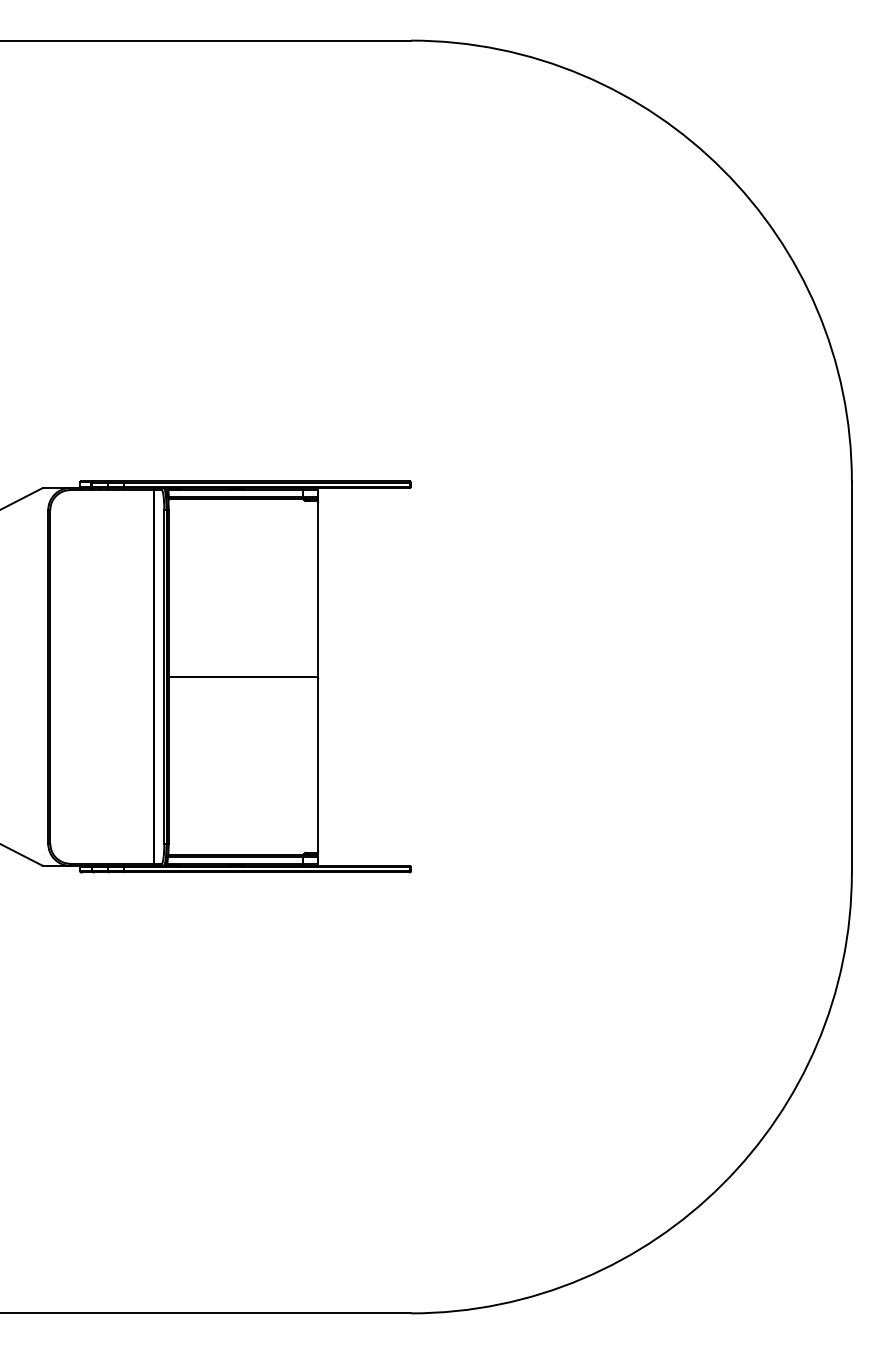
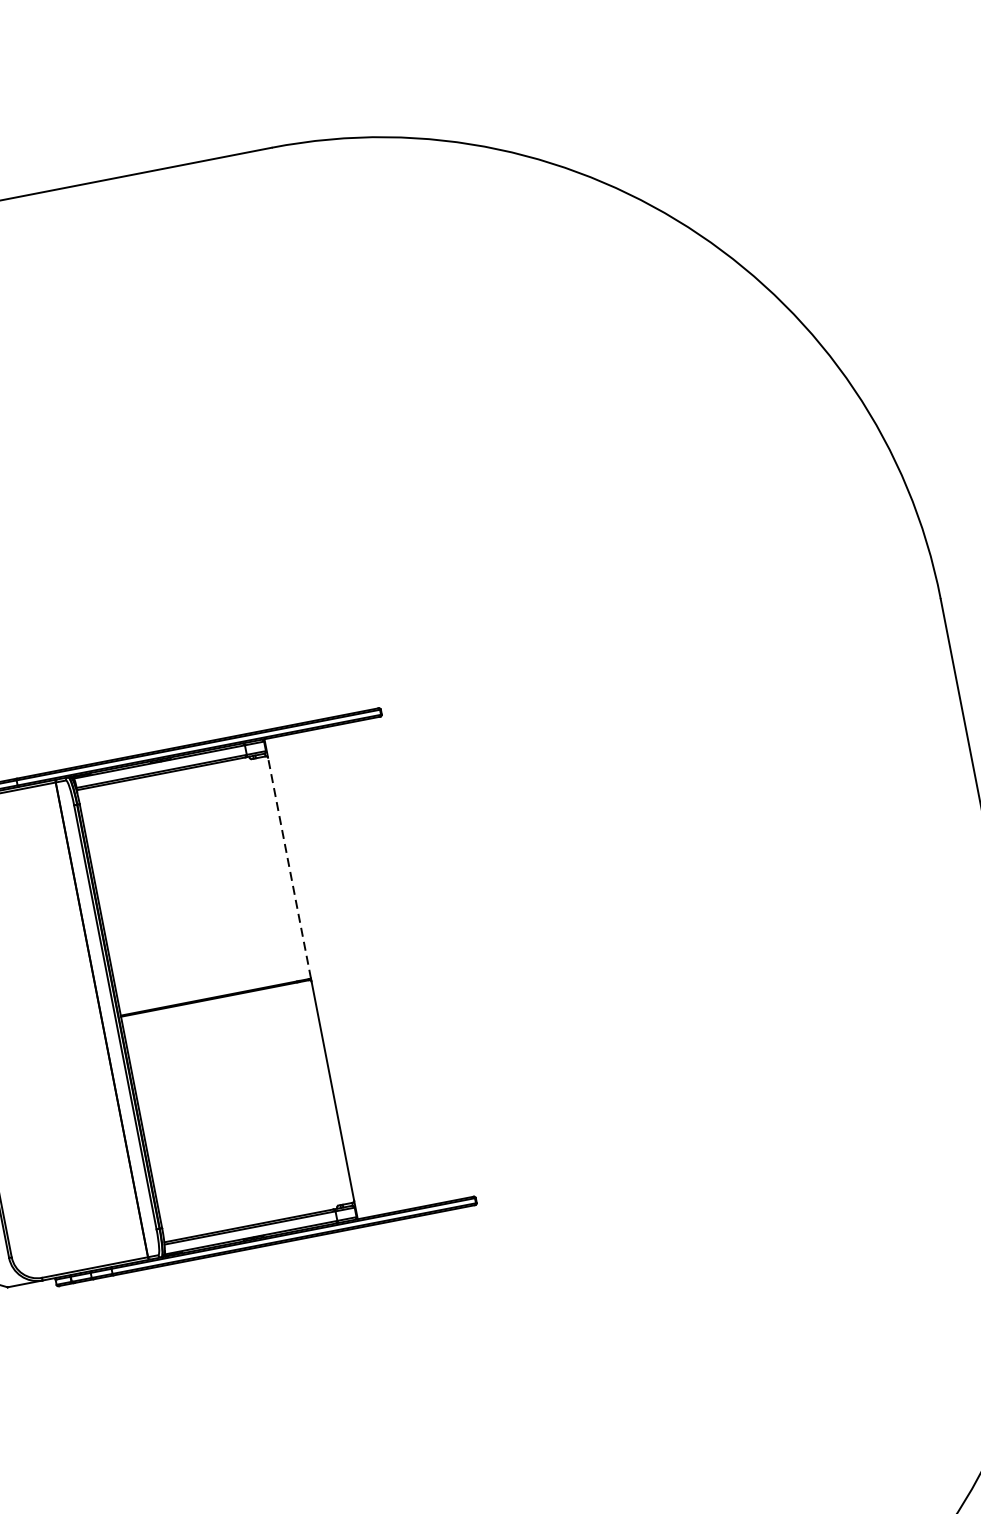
line: (318, 589) -> (289, 868), solid -> dashed

